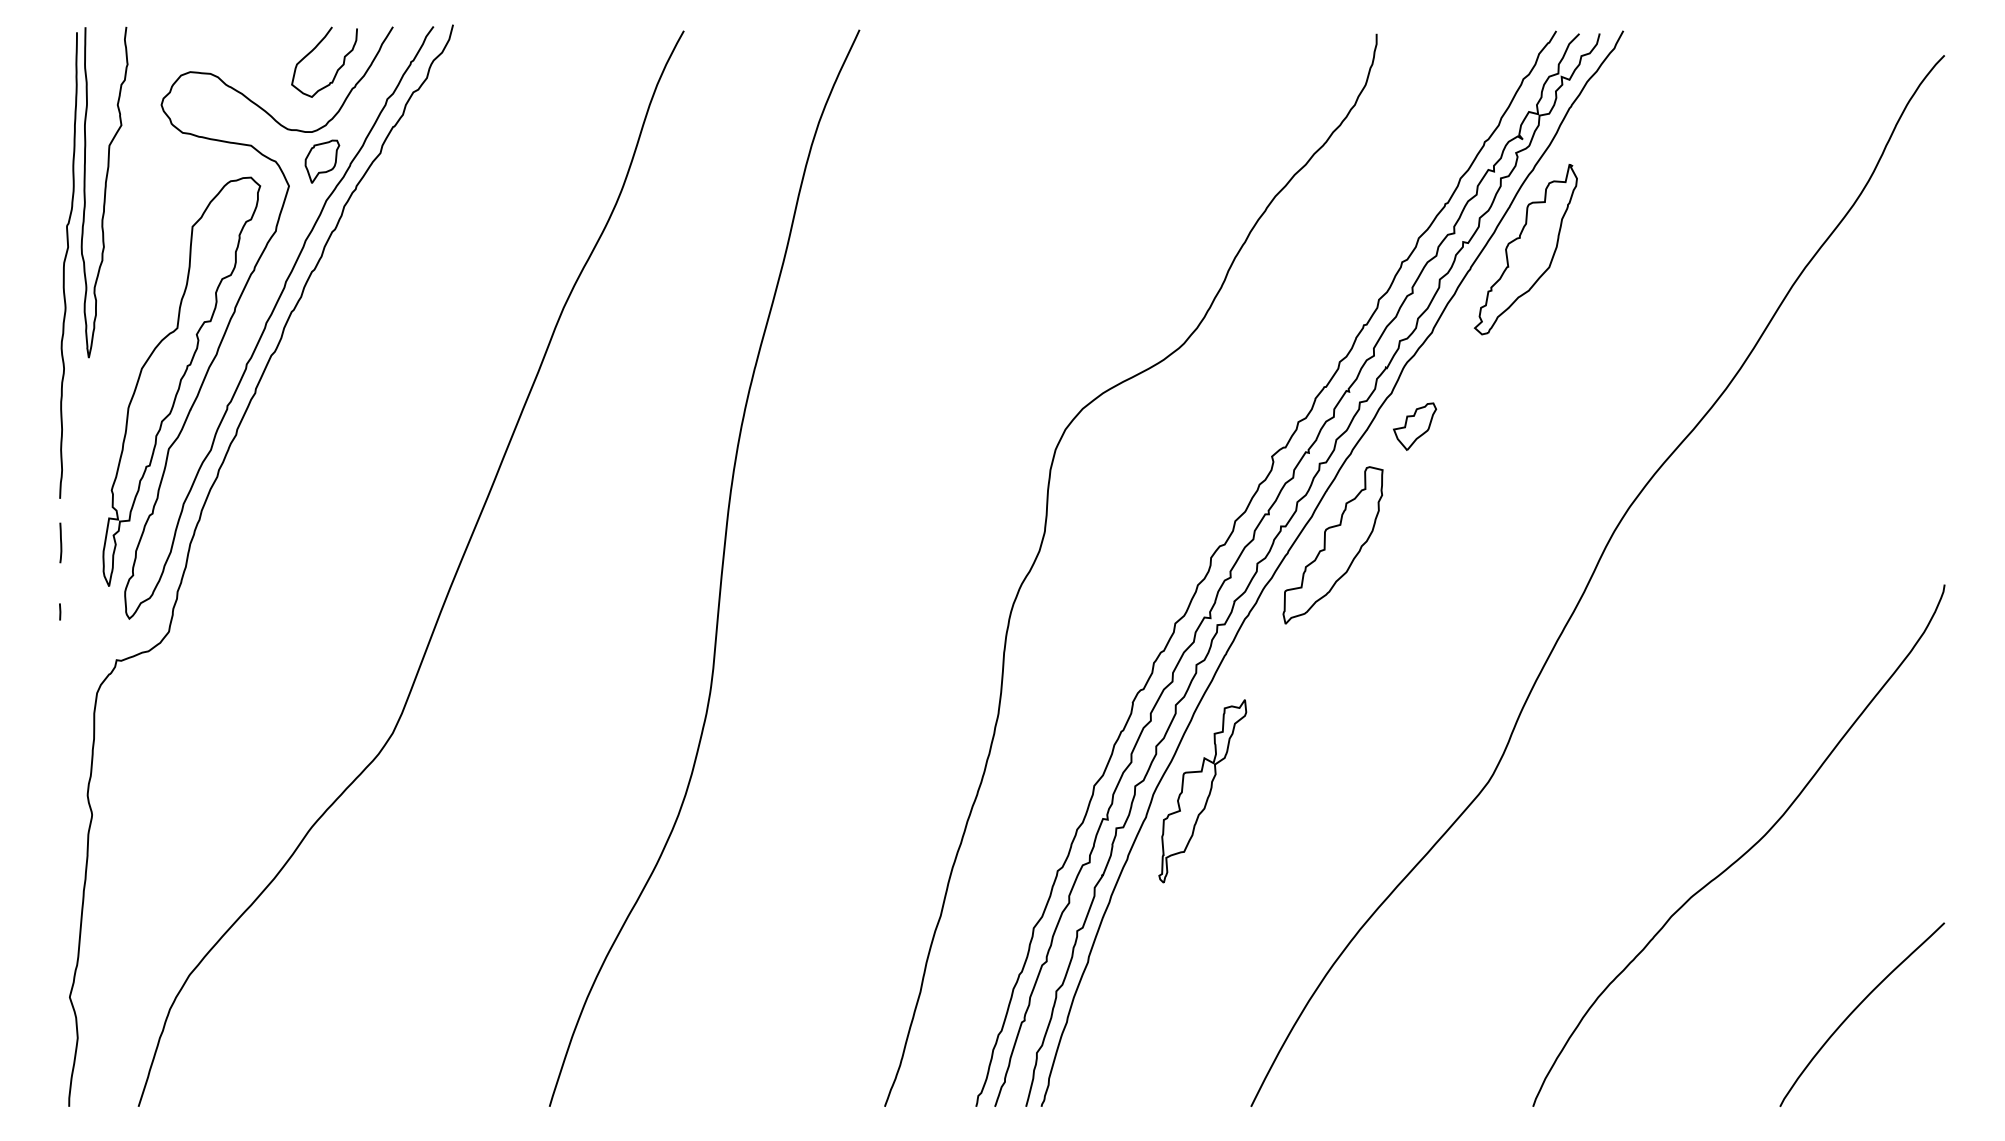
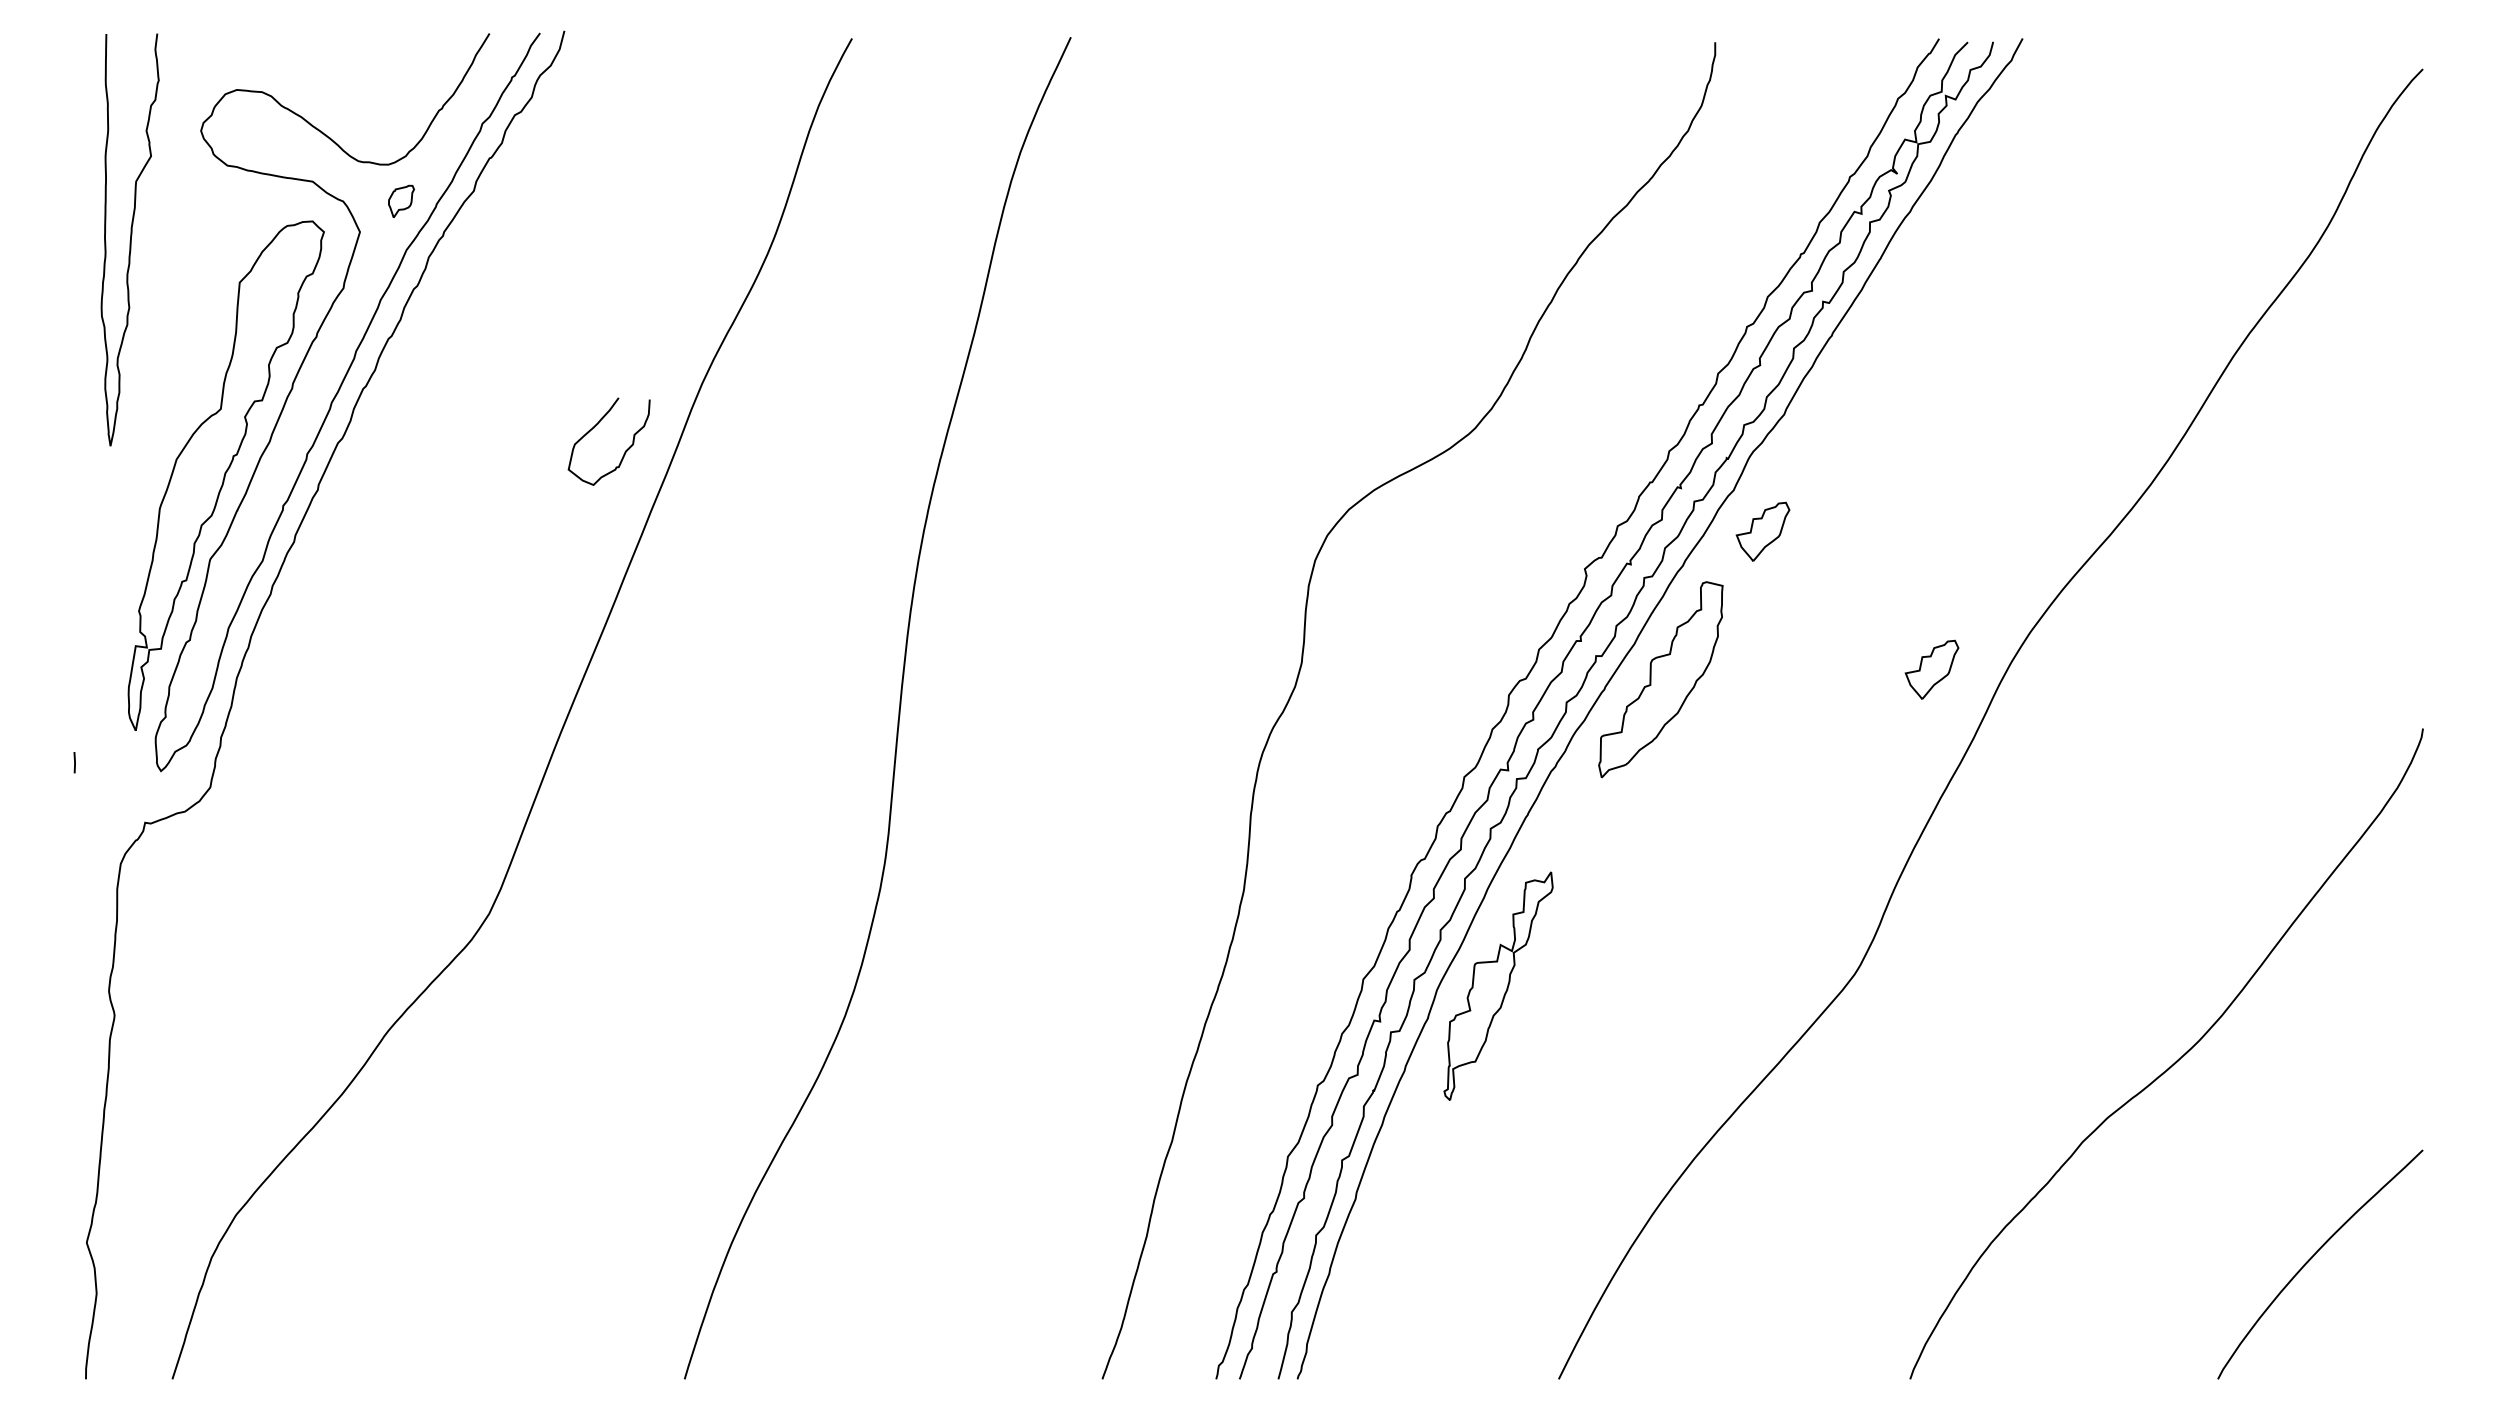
curve: (336, 70) -> (624, 451), moved
part: (322, 161) -> (401, 201), size x0.6
part: (1525, 249) -> (1900, 310), removed
curve: (64, 265) -> (80, 330), removed
part: (1550, 537) -> (1931, 669), added
line: (60, 542) -> (75, 676), removed

